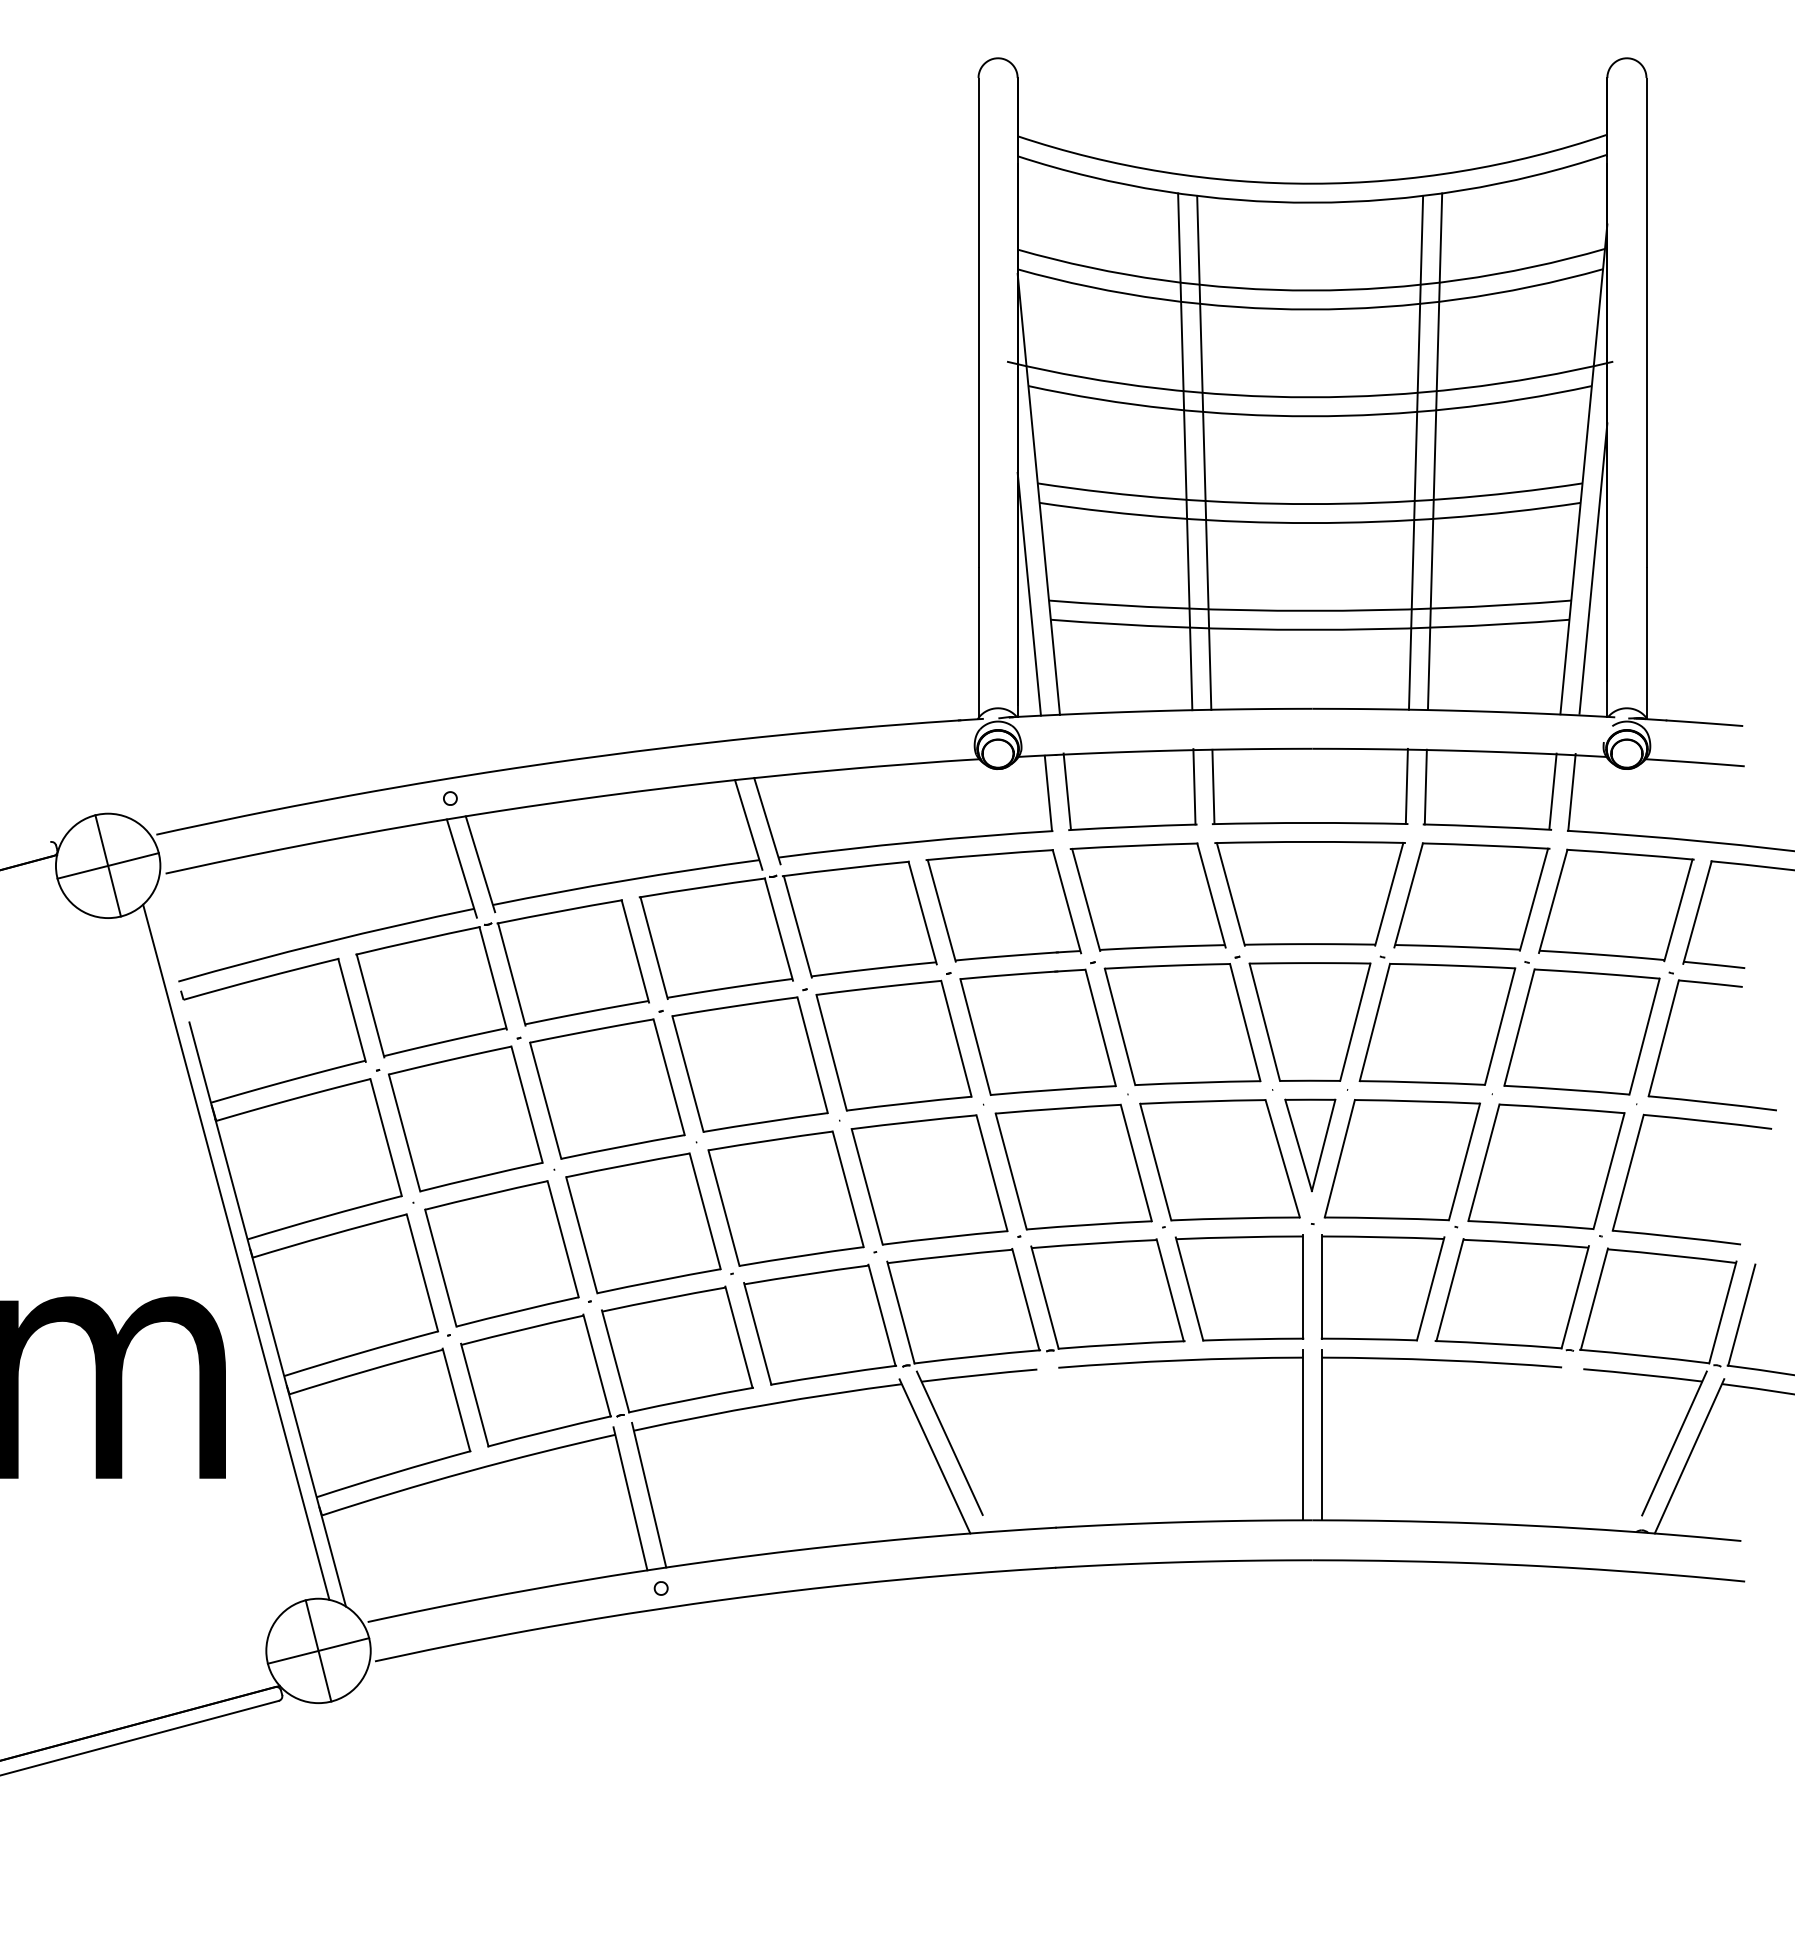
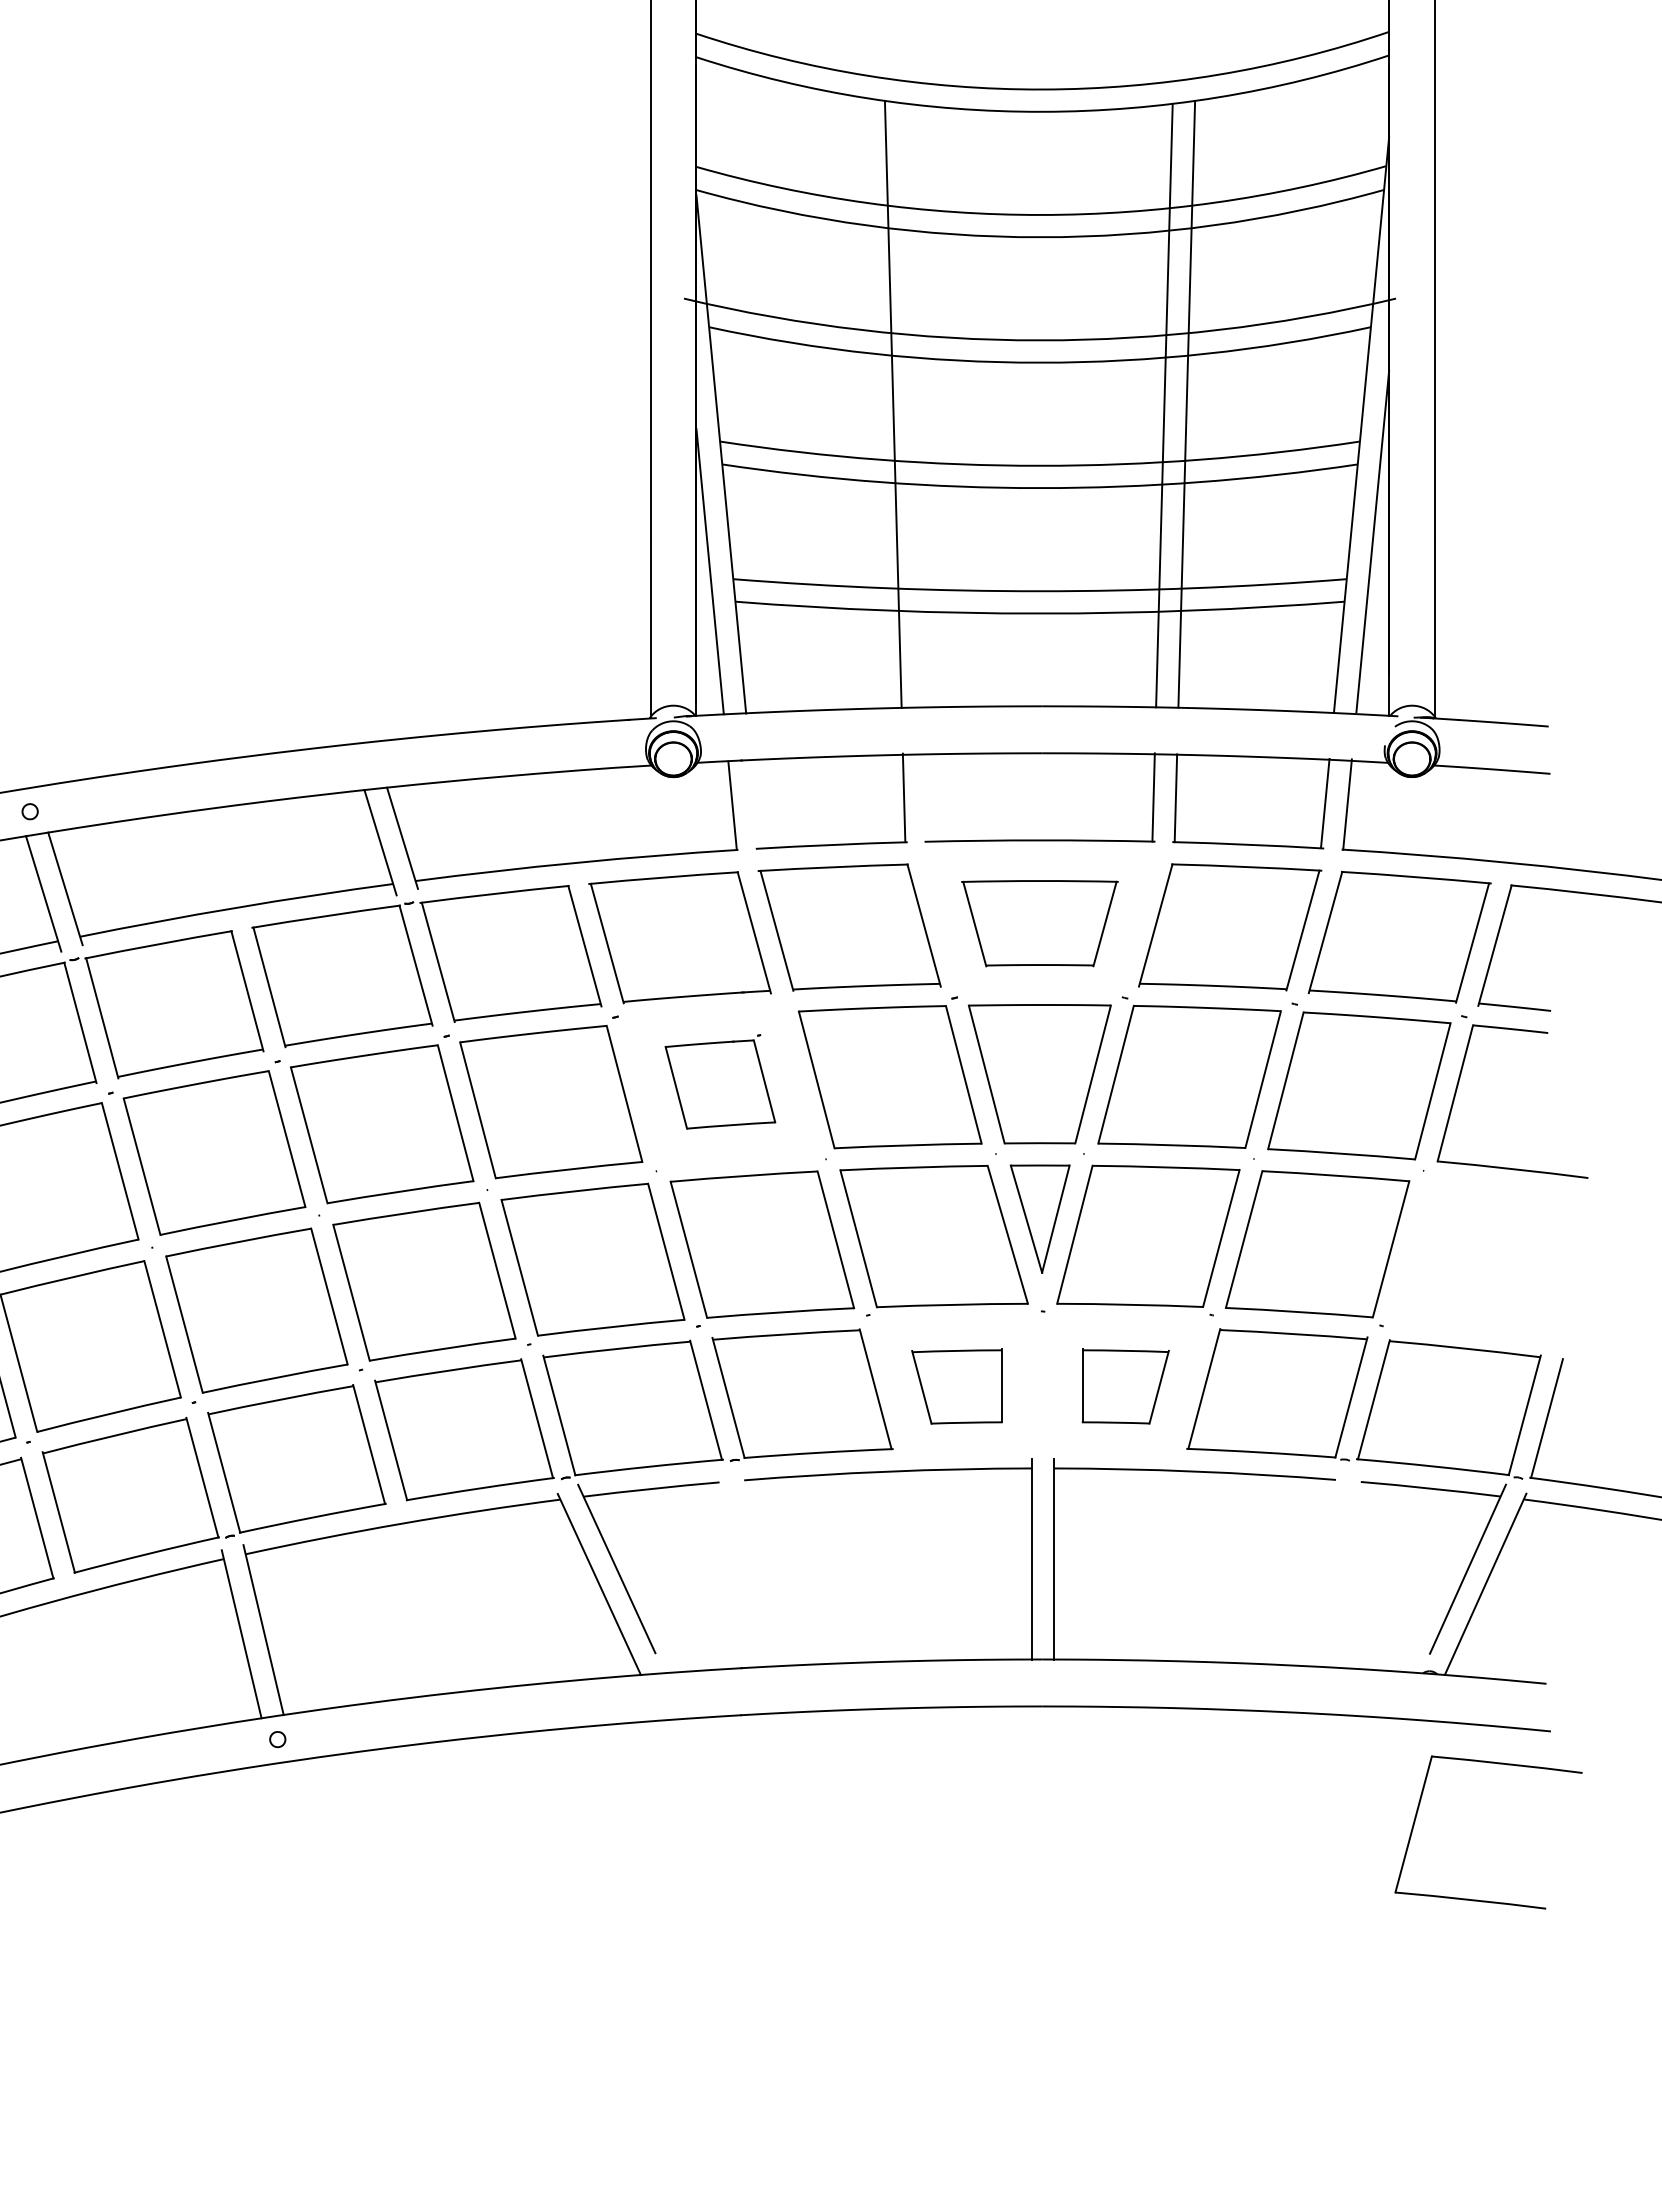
line: (1204, 452) -> (915, 405), removed
line: (1213, 786) -> (926, 797), removed
line: (1066, 791) -> (753, 803), removed
part: (1309, 893) -> (1039, 923), size x0.7
part: (1037, 1028) -> (719, 1081), size x0.6
part: (1683, 1236) -> (1478, 1899), moved
part: (1239, 1287) -> (957, 1386), size x0.6
part: (1382, 1287) -> (1125, 1386), size x0.6

